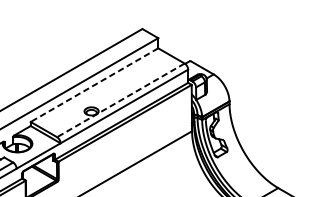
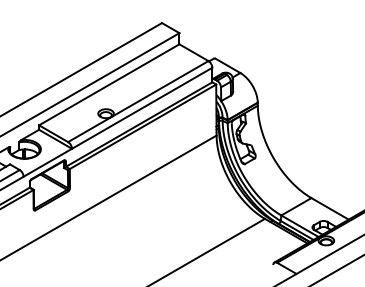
line: (93, 85) -> (108, 85), dashed -> solid
line: (120, 100) -> (137, 101), dashed -> solid

